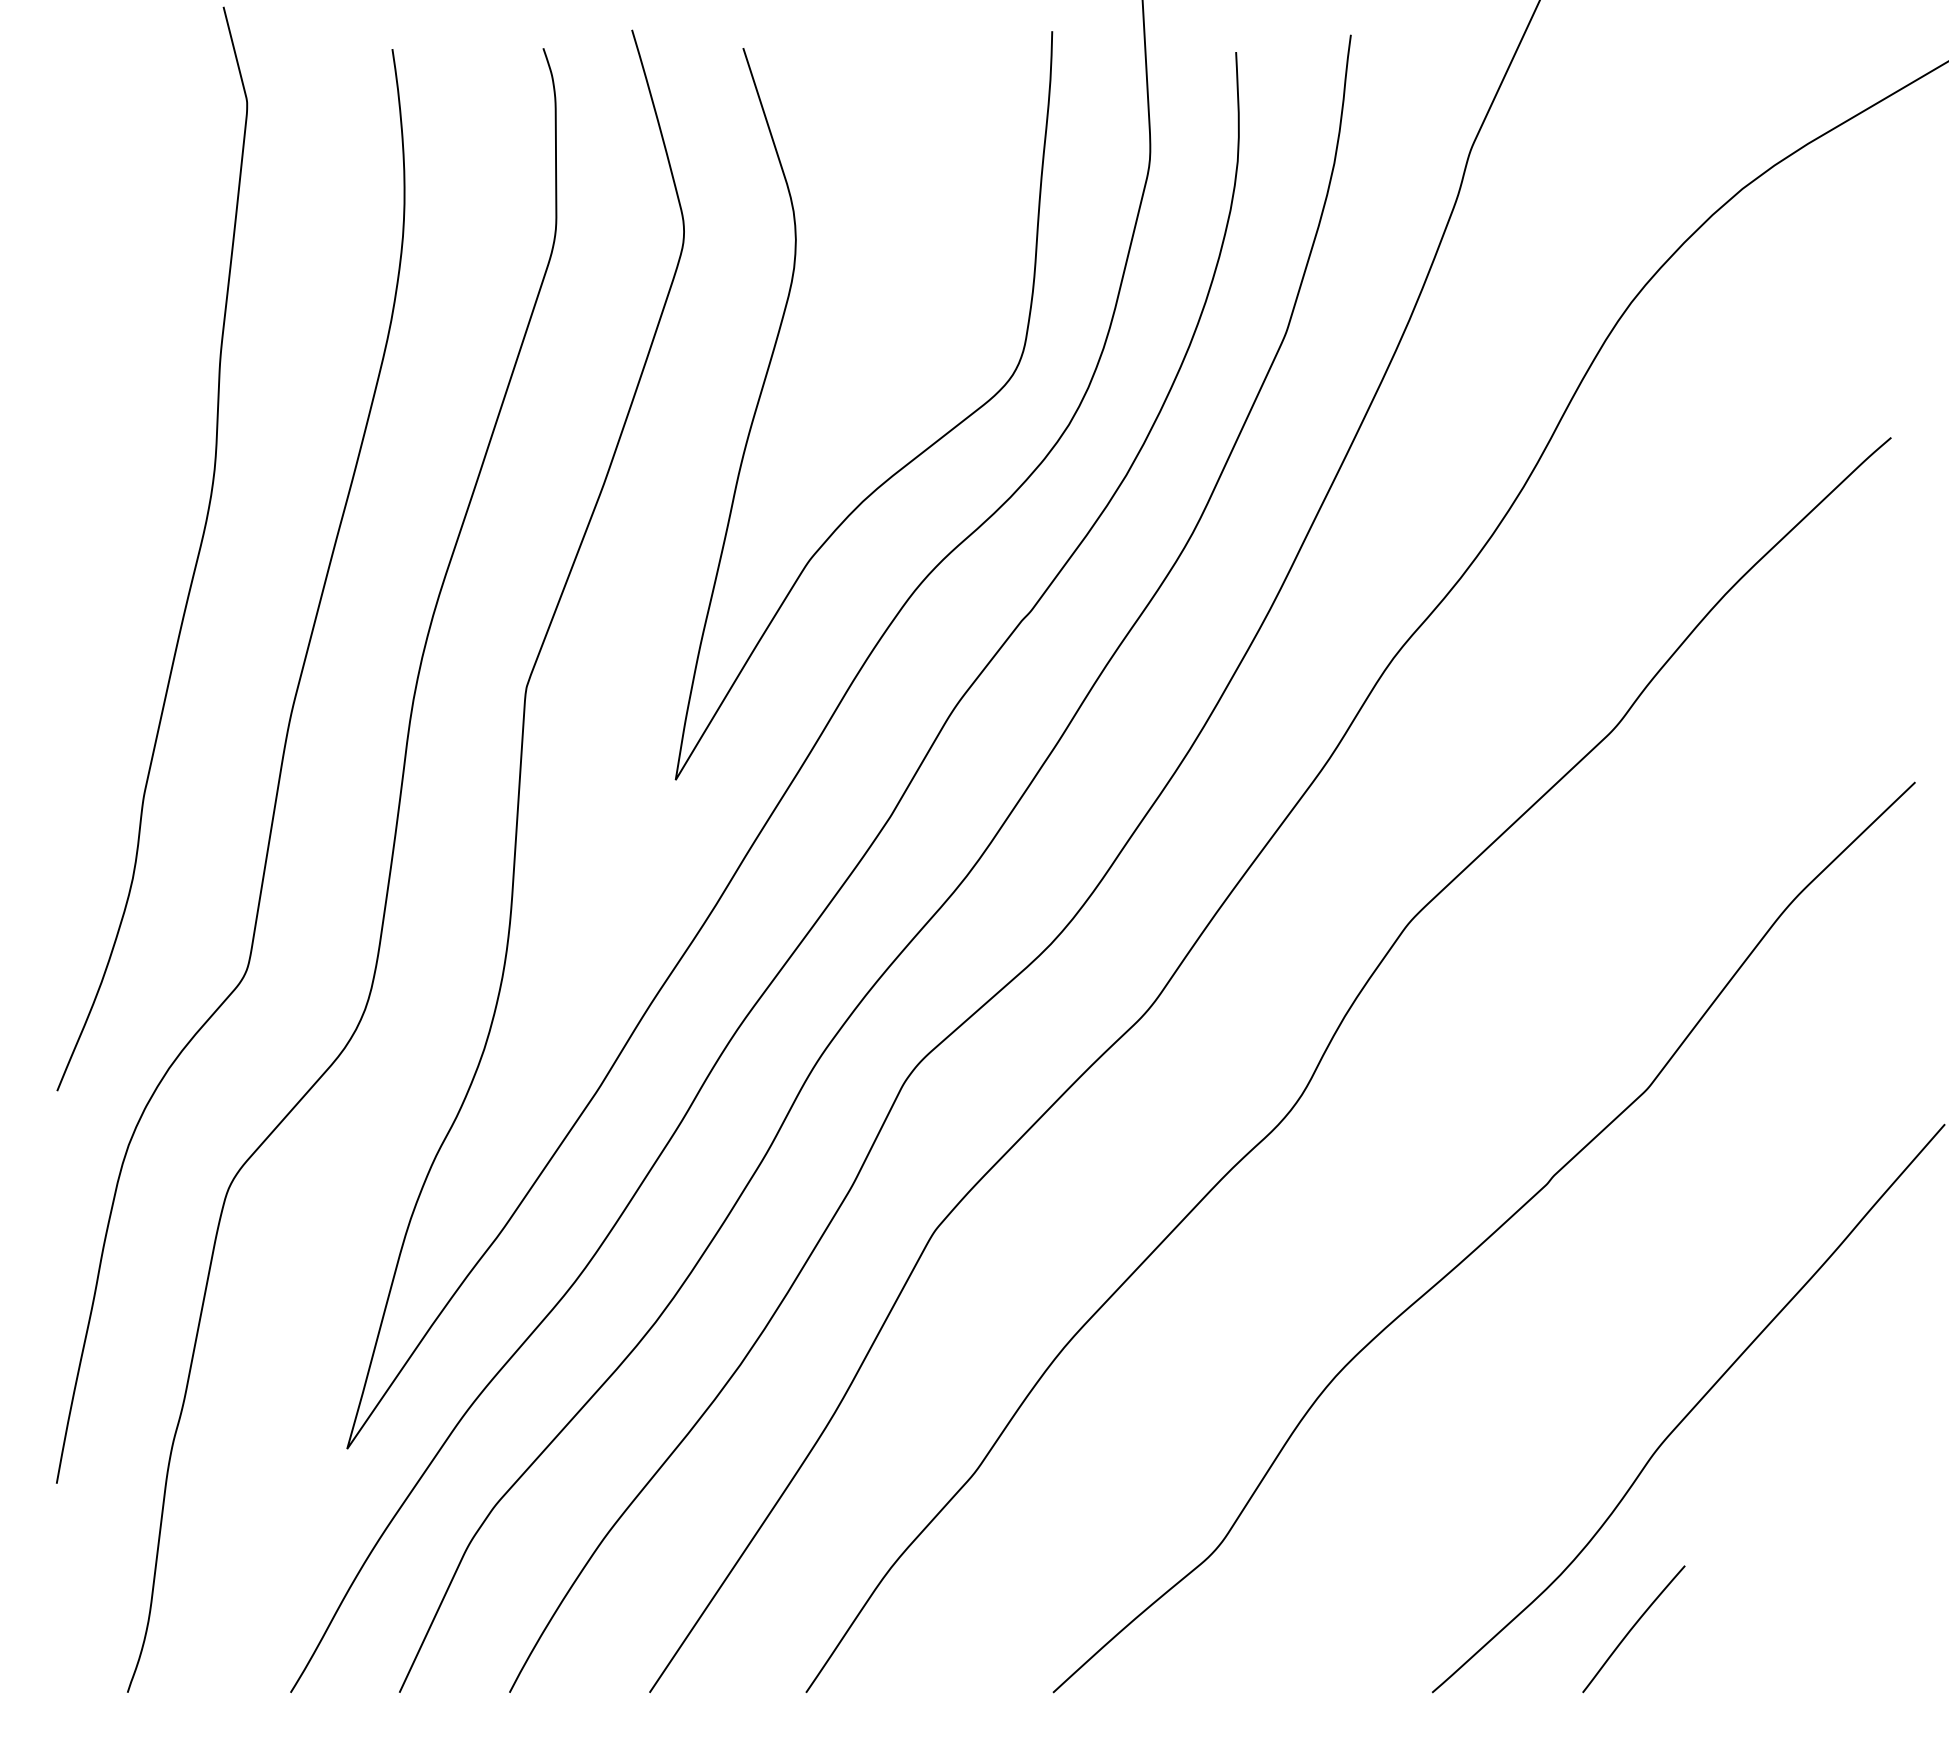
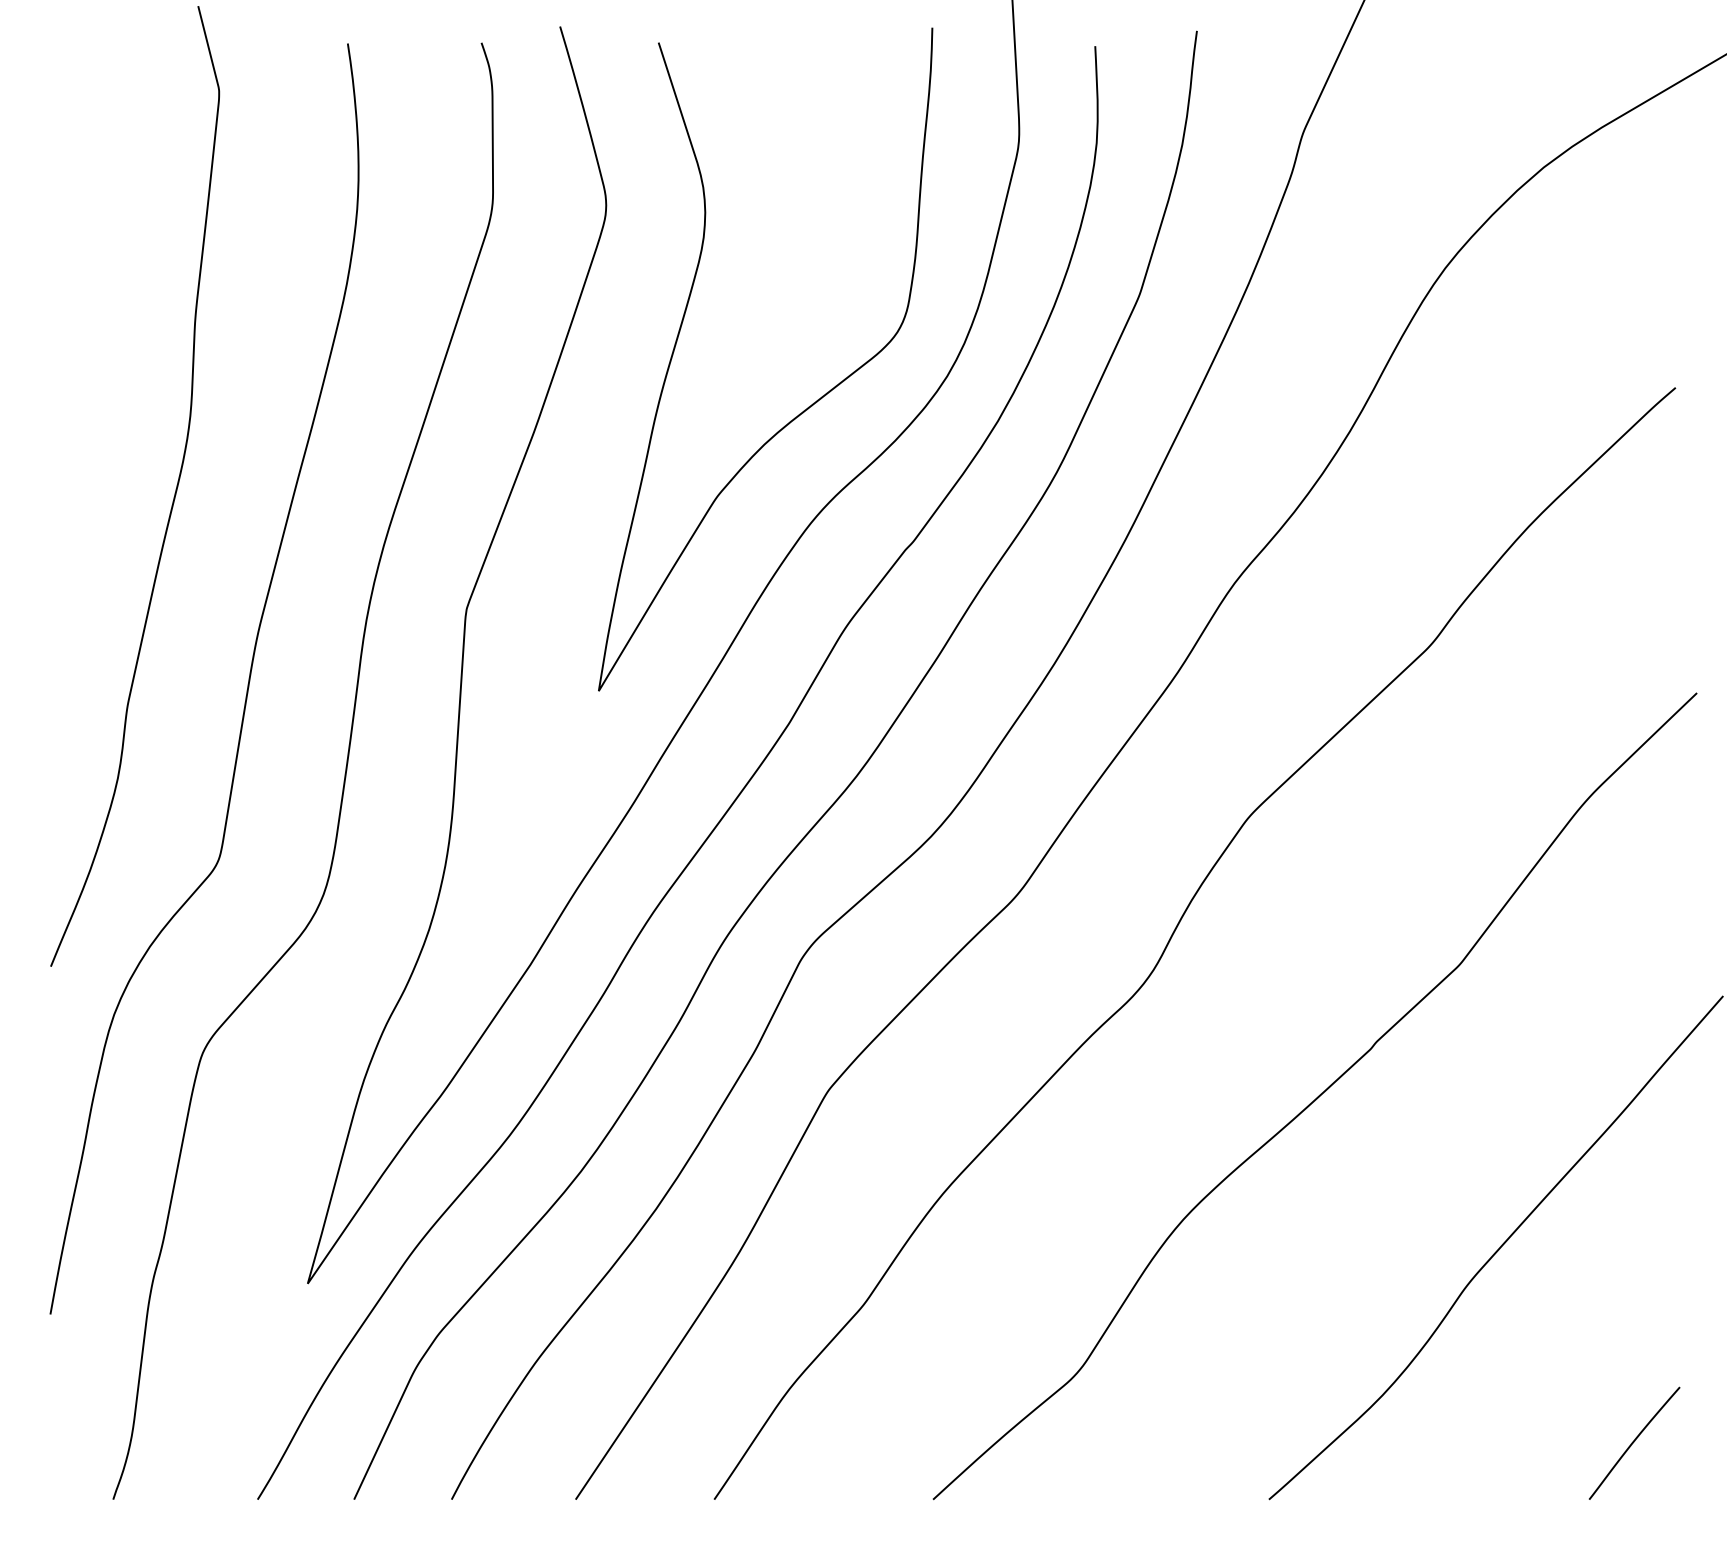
curve: (1633, 1628) -> (1634, 1442), moved

